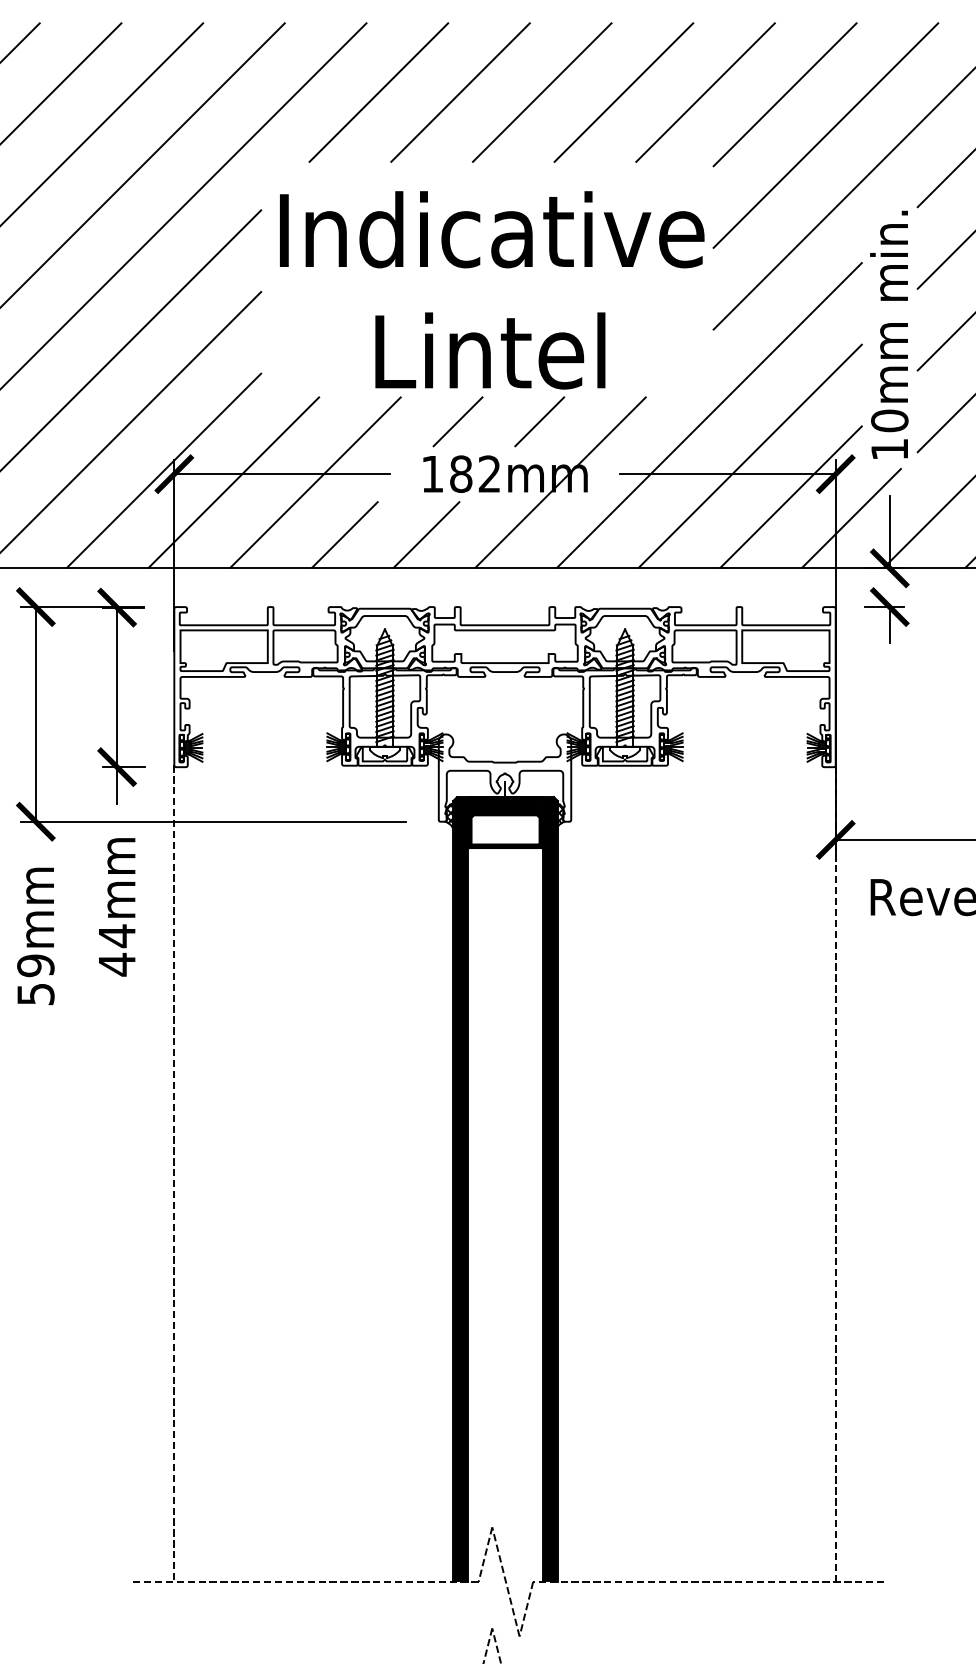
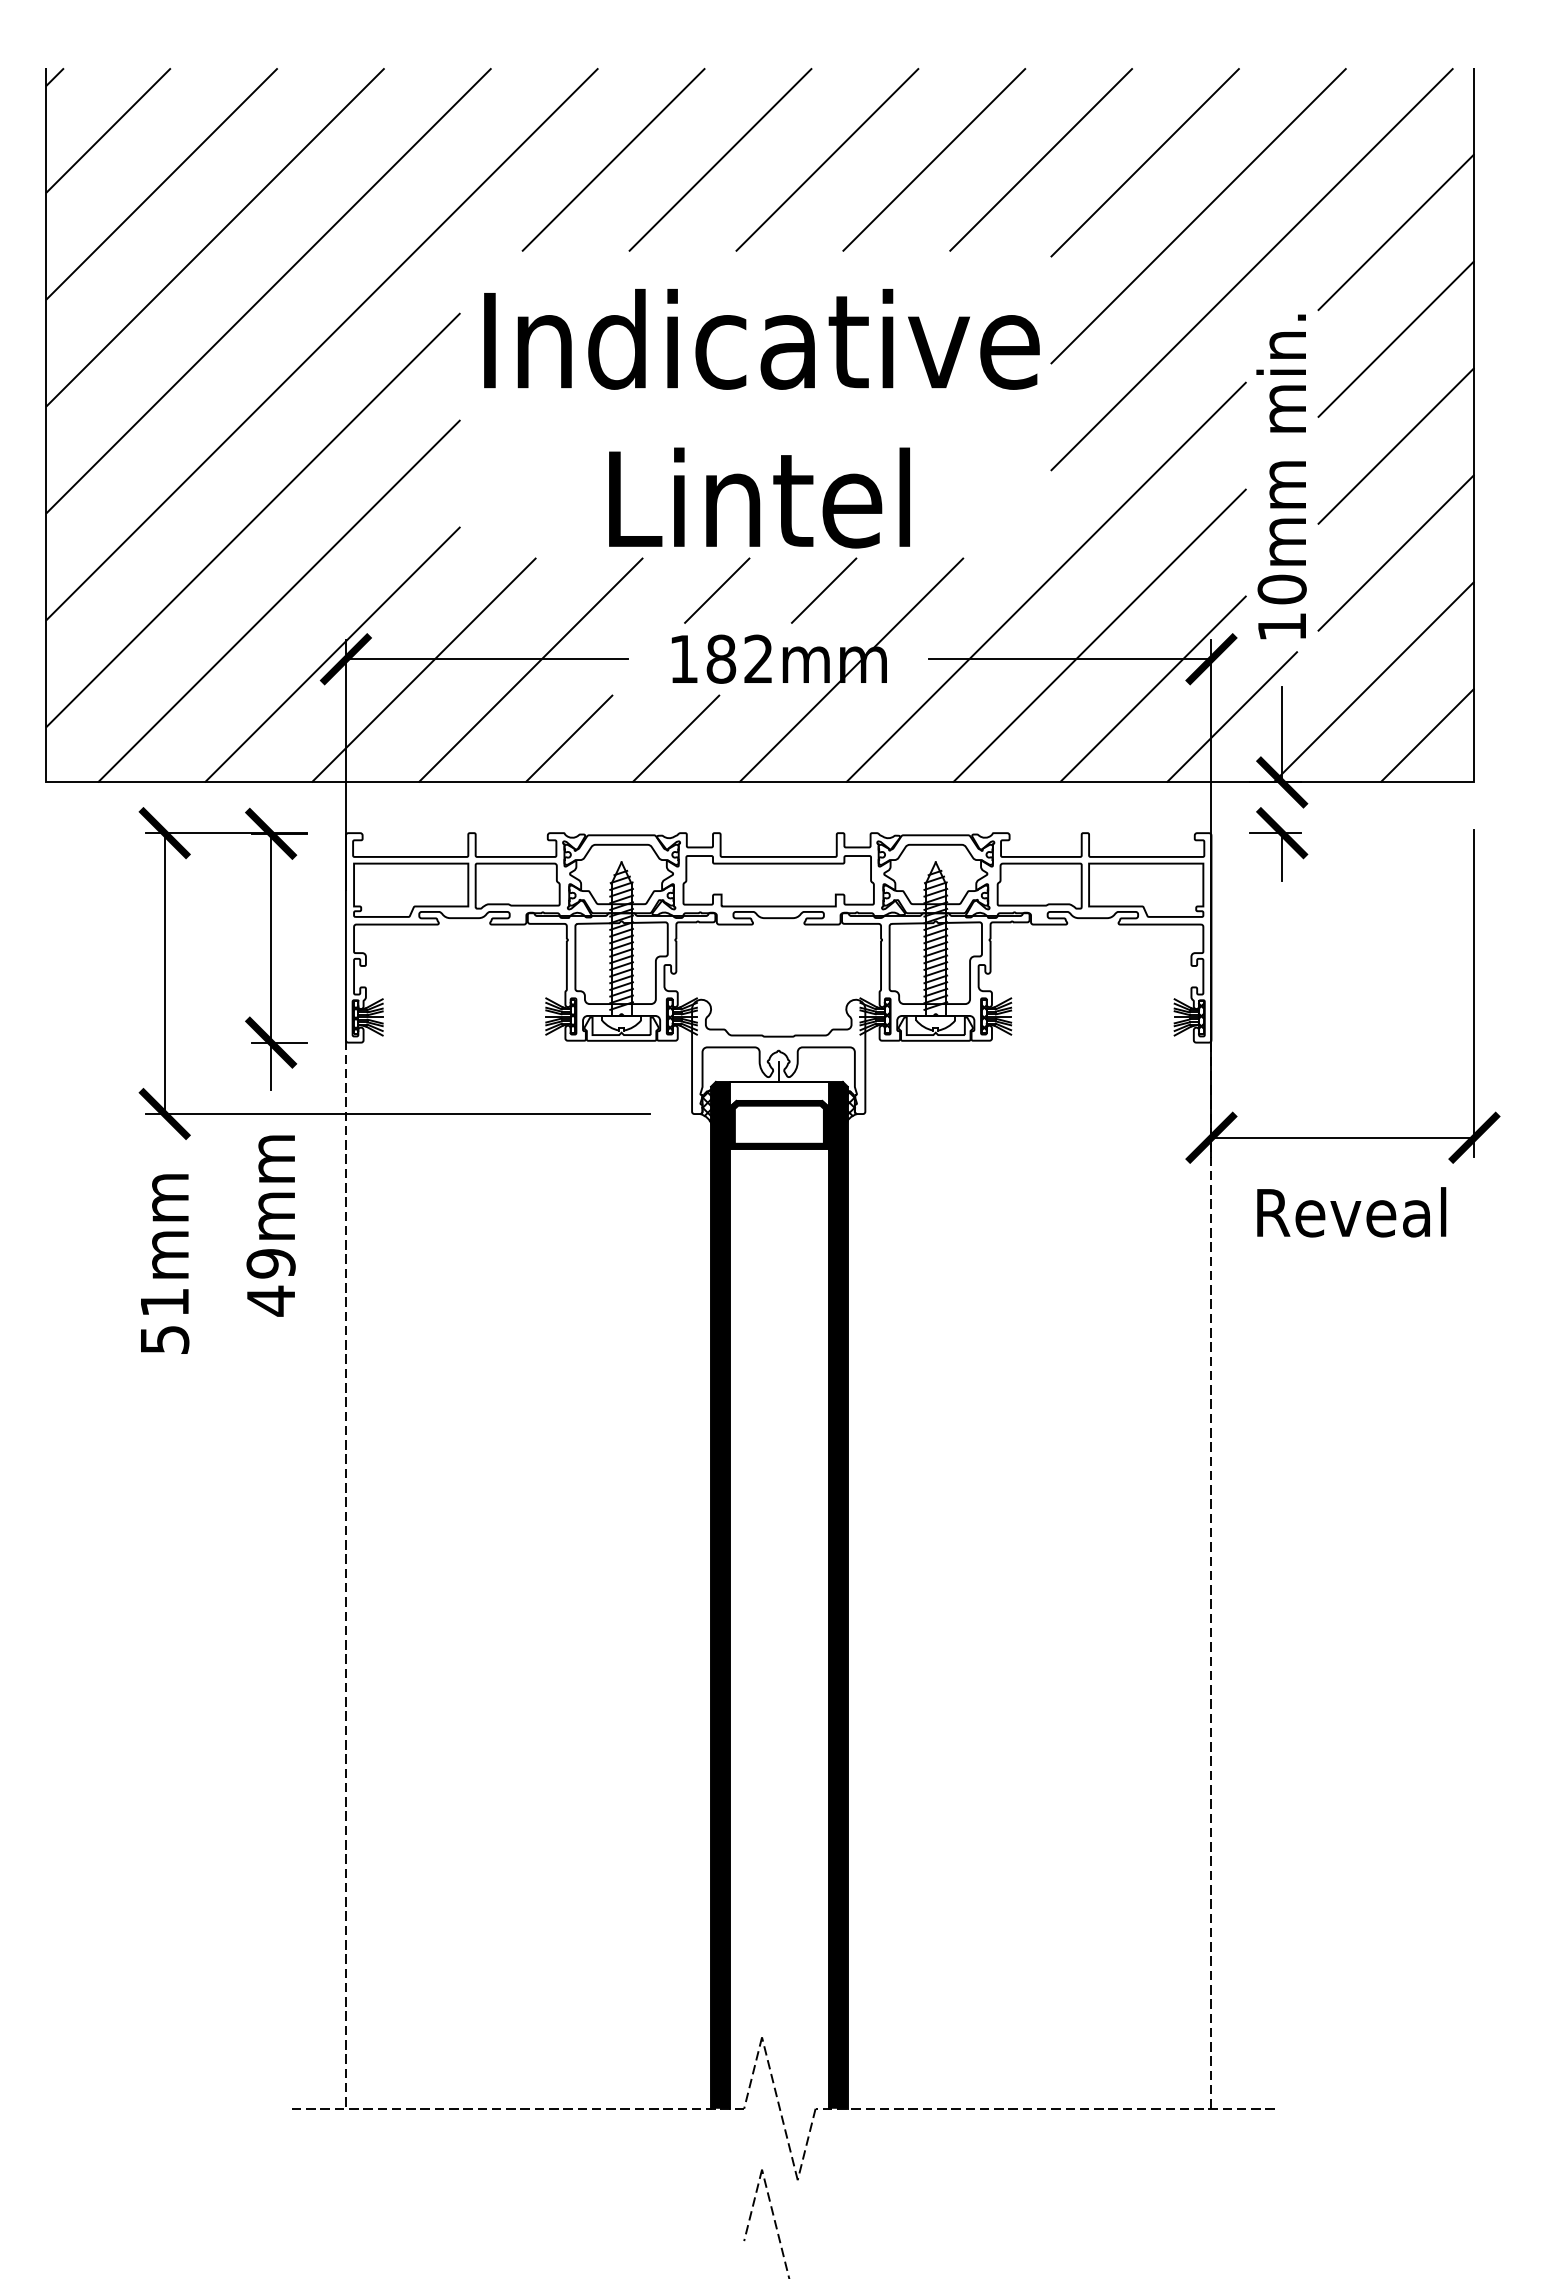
fill: (505, 806) -> (779, 1093), removed
text: (116, 935) -> (270, 1263), 44mm -> 49mm
text: (35, 965) -> (164, 1302), 59mm -> 51mm

